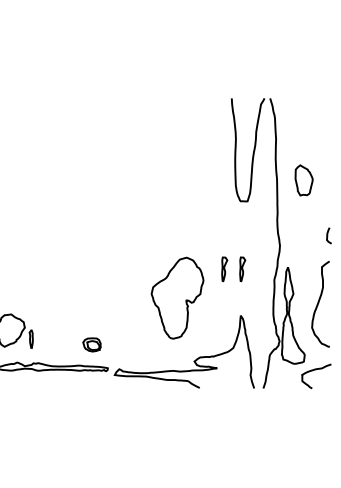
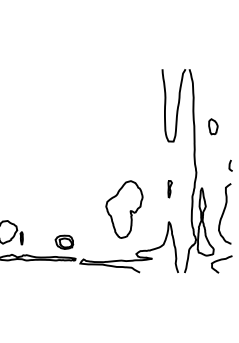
part: (304, 179) -> (213, 126), size x0.71
part: (224, 269) -> (157, 189), removed
part: (91, 344) -> (64, 242), size x1.43

